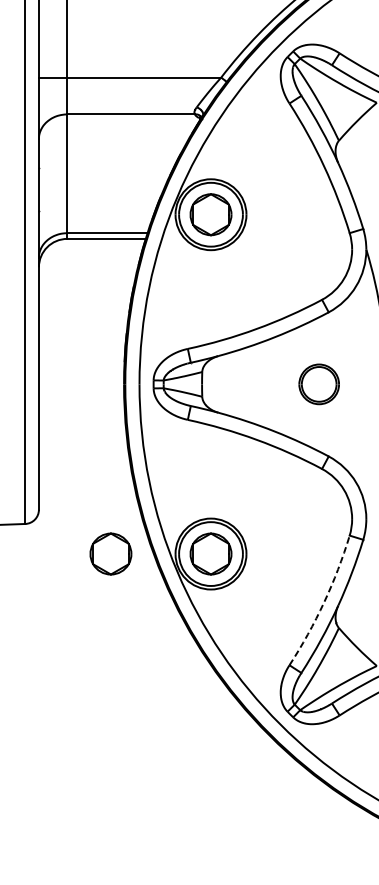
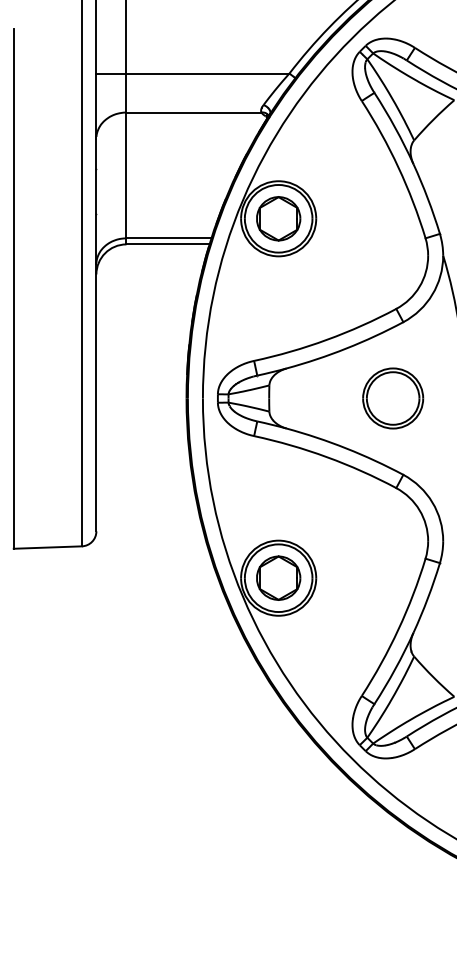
part: (319, 384) -> (393, 398), size x1.43
part: (110, 553) -> (172, 577), removed
arc: (324, 602) -> (398, 629), dashed -> solid

